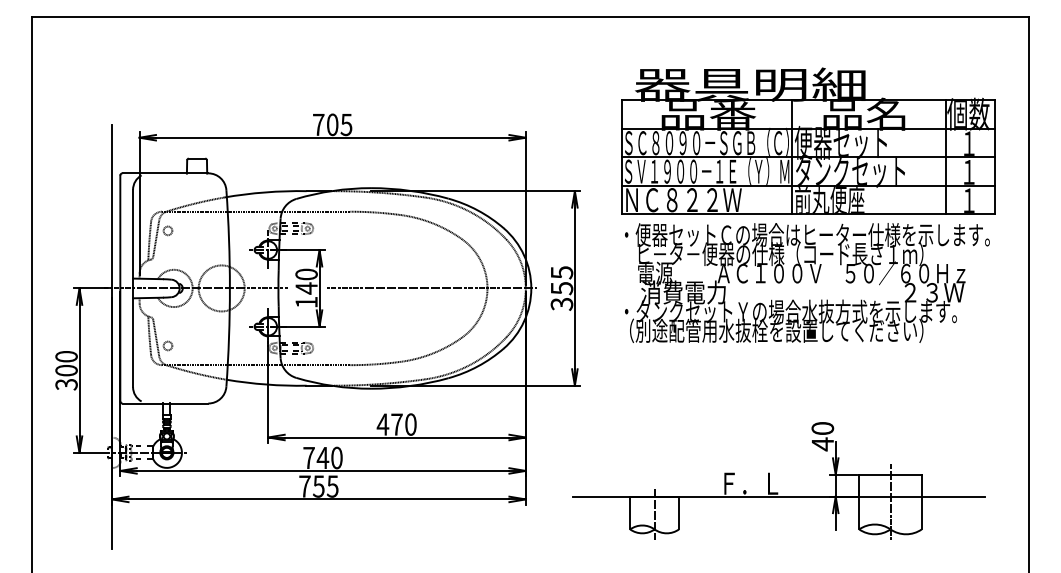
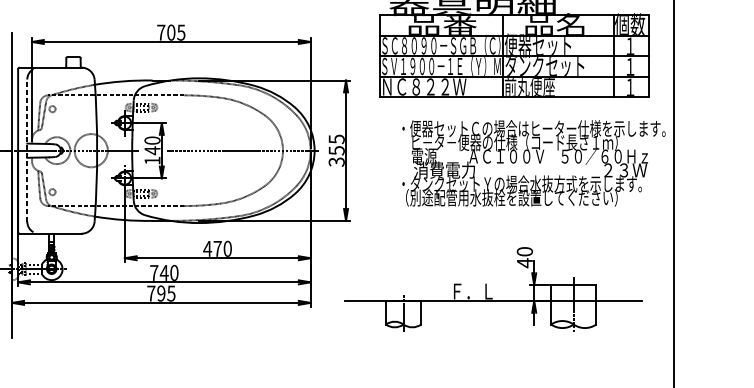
text: (807, 282) -> (534, 163), moved
line: (133, 288) -> (27, 150), solid -> dashed
text: (318, 486) -> (161, 293), 755 -> 795

